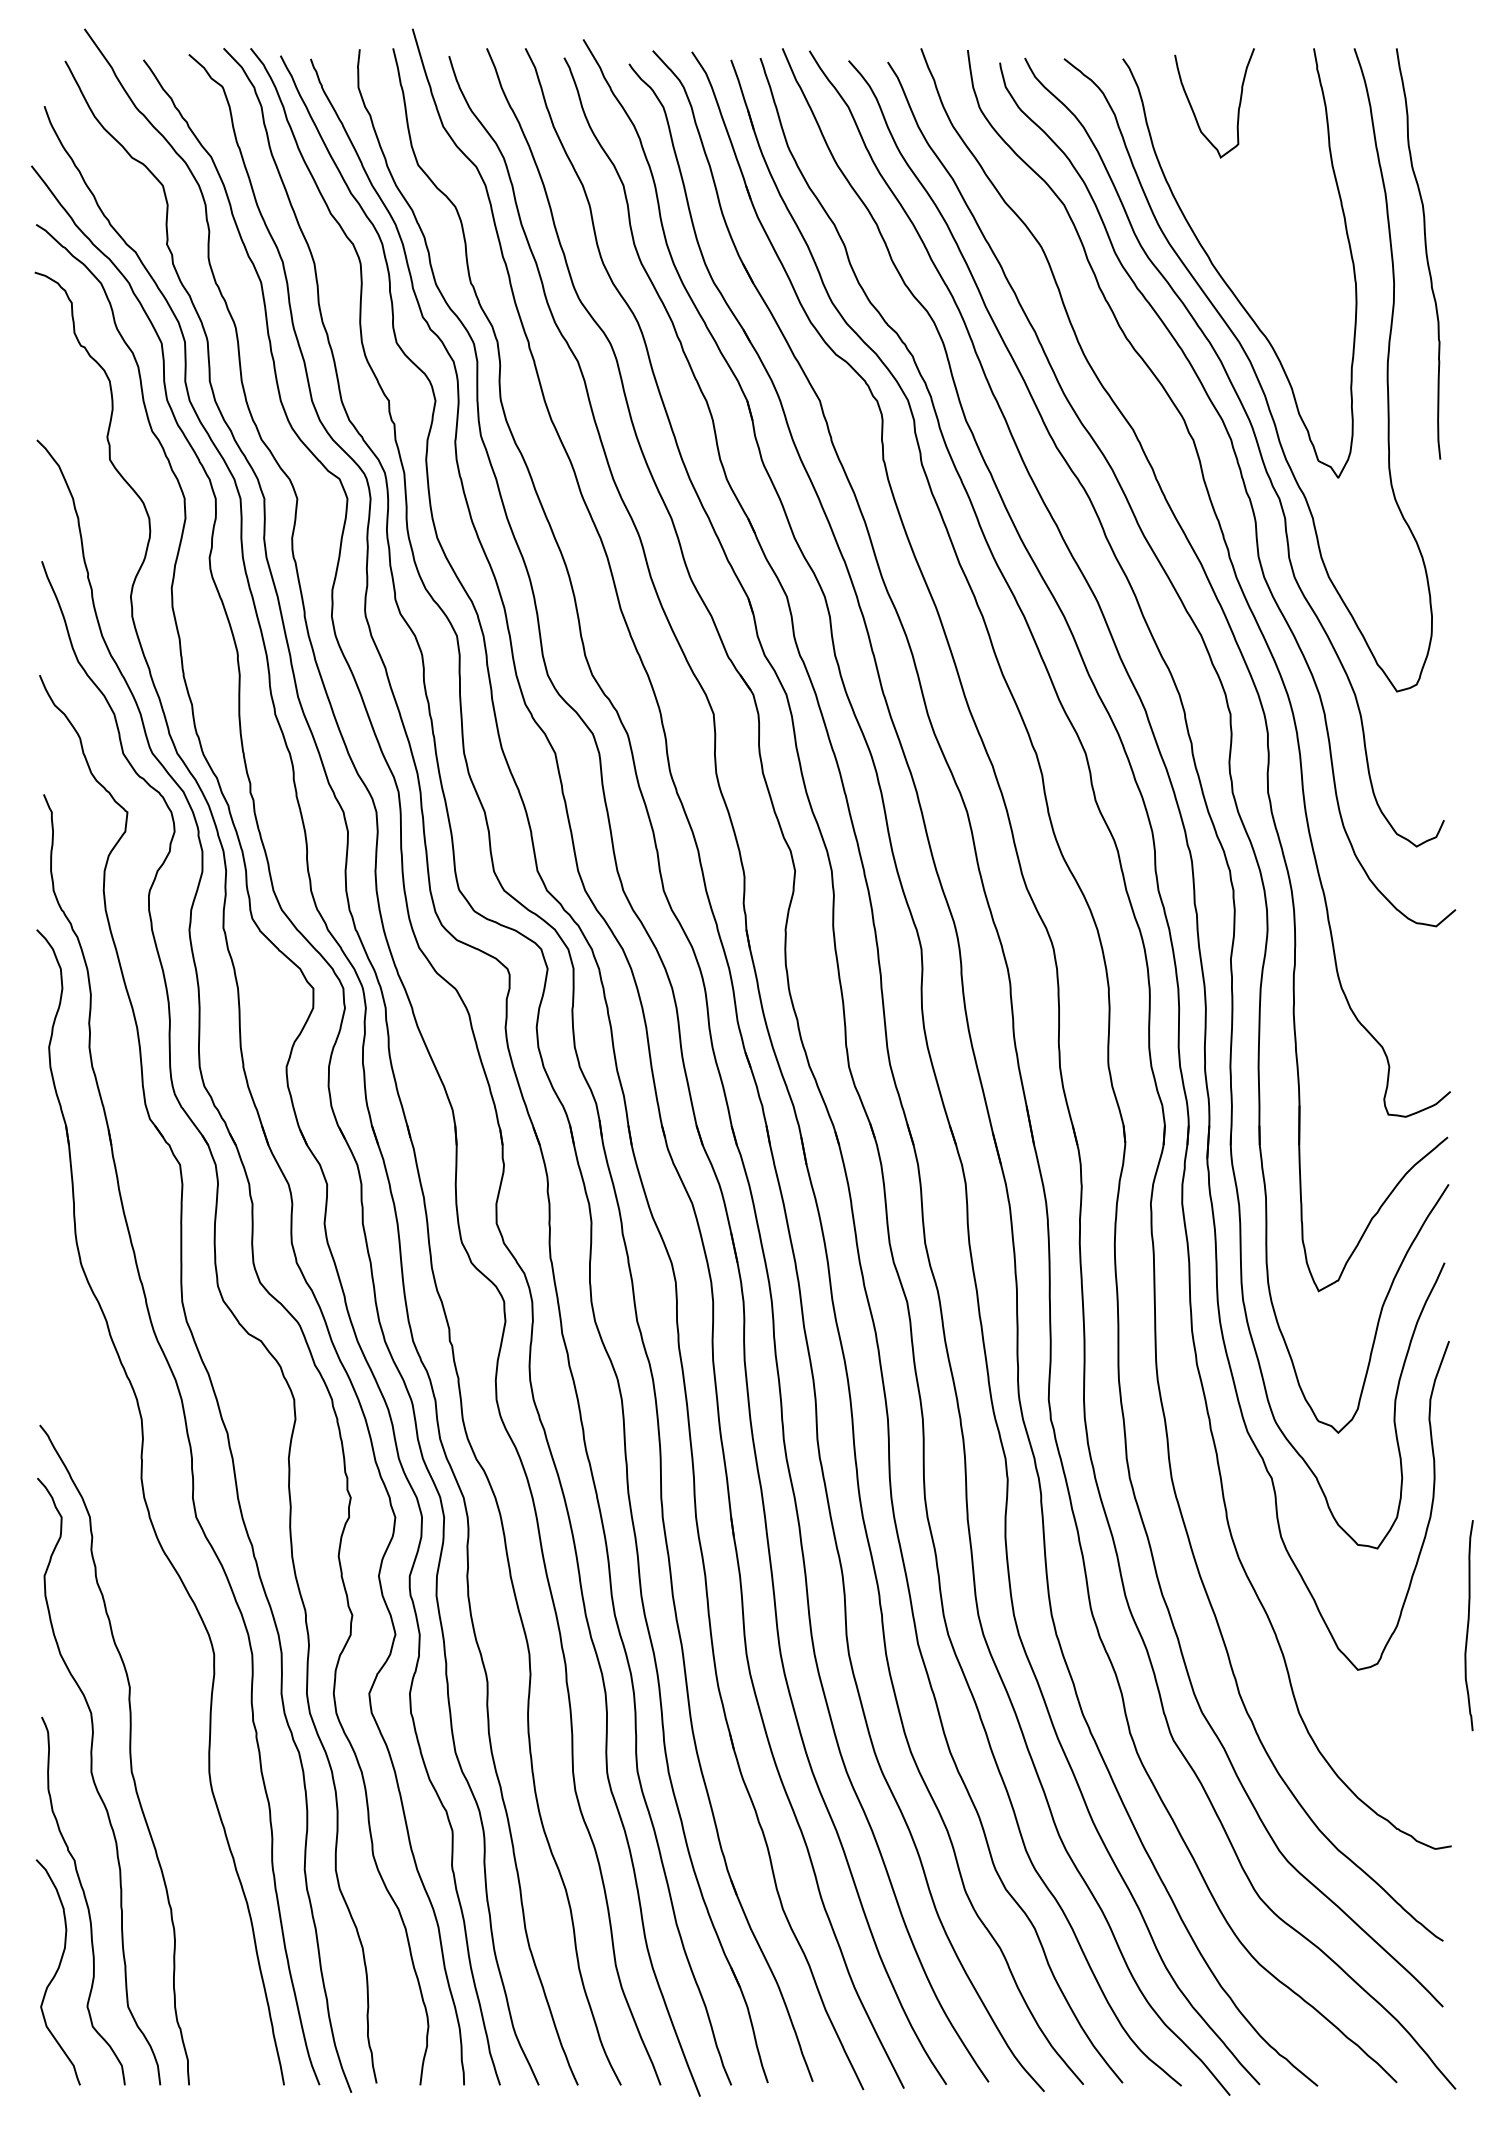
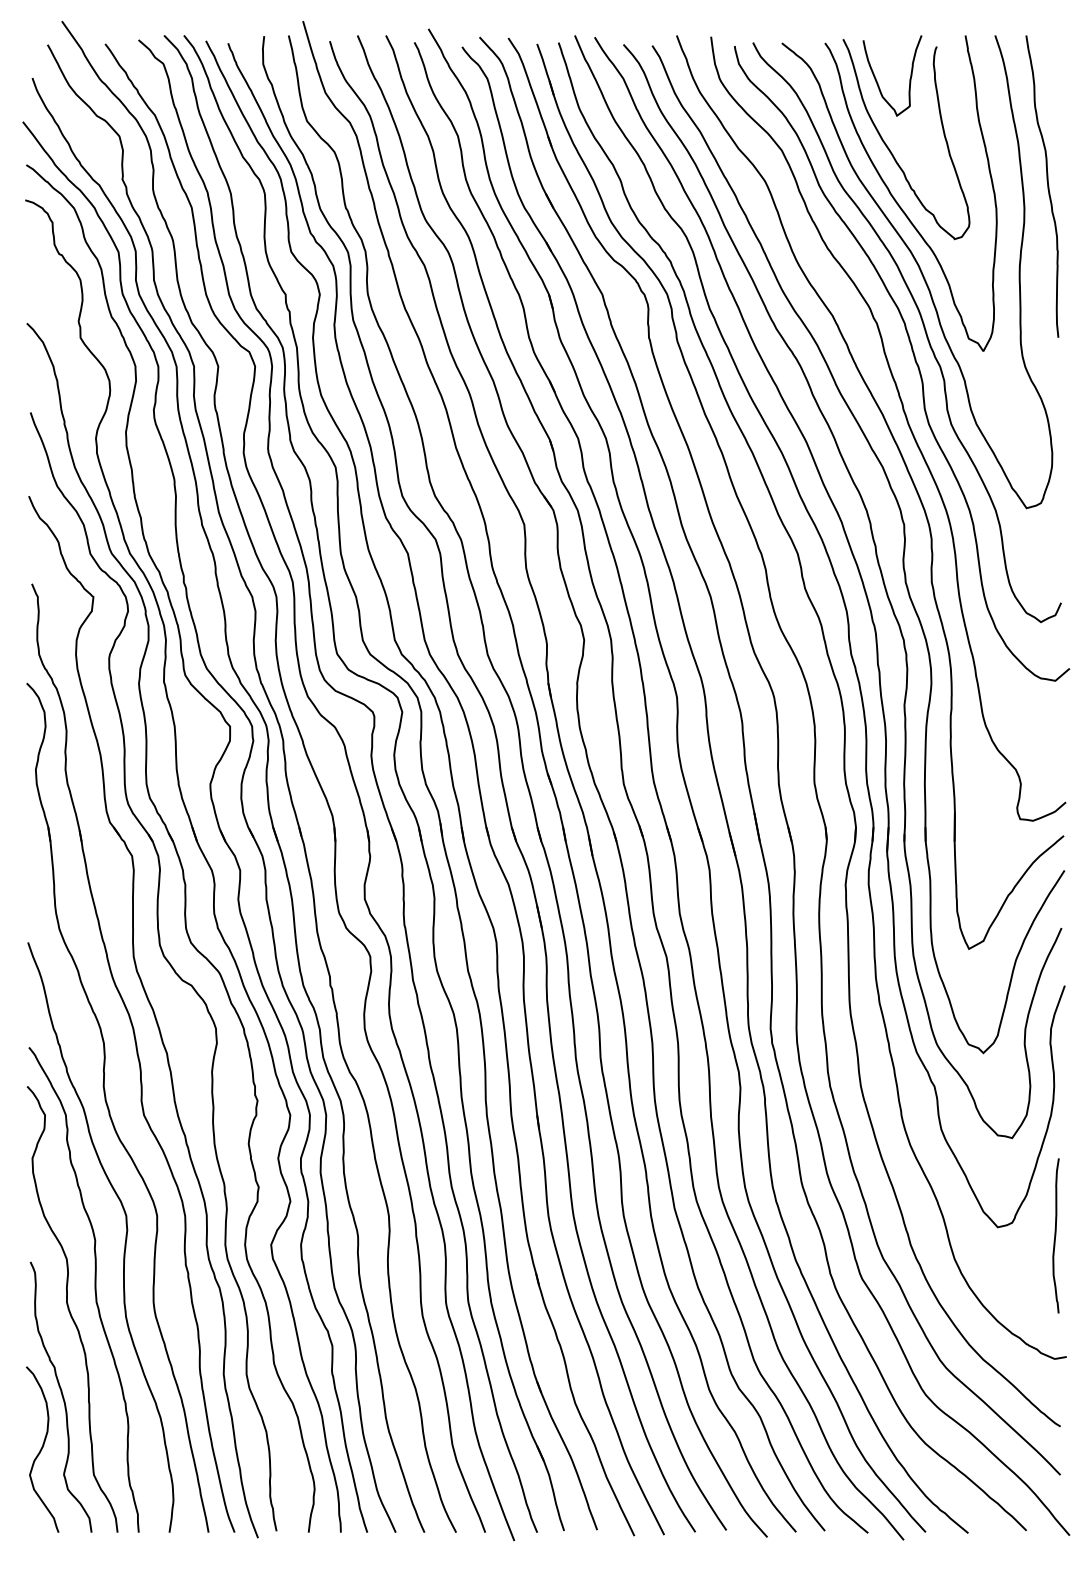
curve: (1212, 205) -> (890, 150), added
curve: (1468, 1625) -> (1055, 1235), moved
curve: (170, 1688) -> (125, 1240), added

